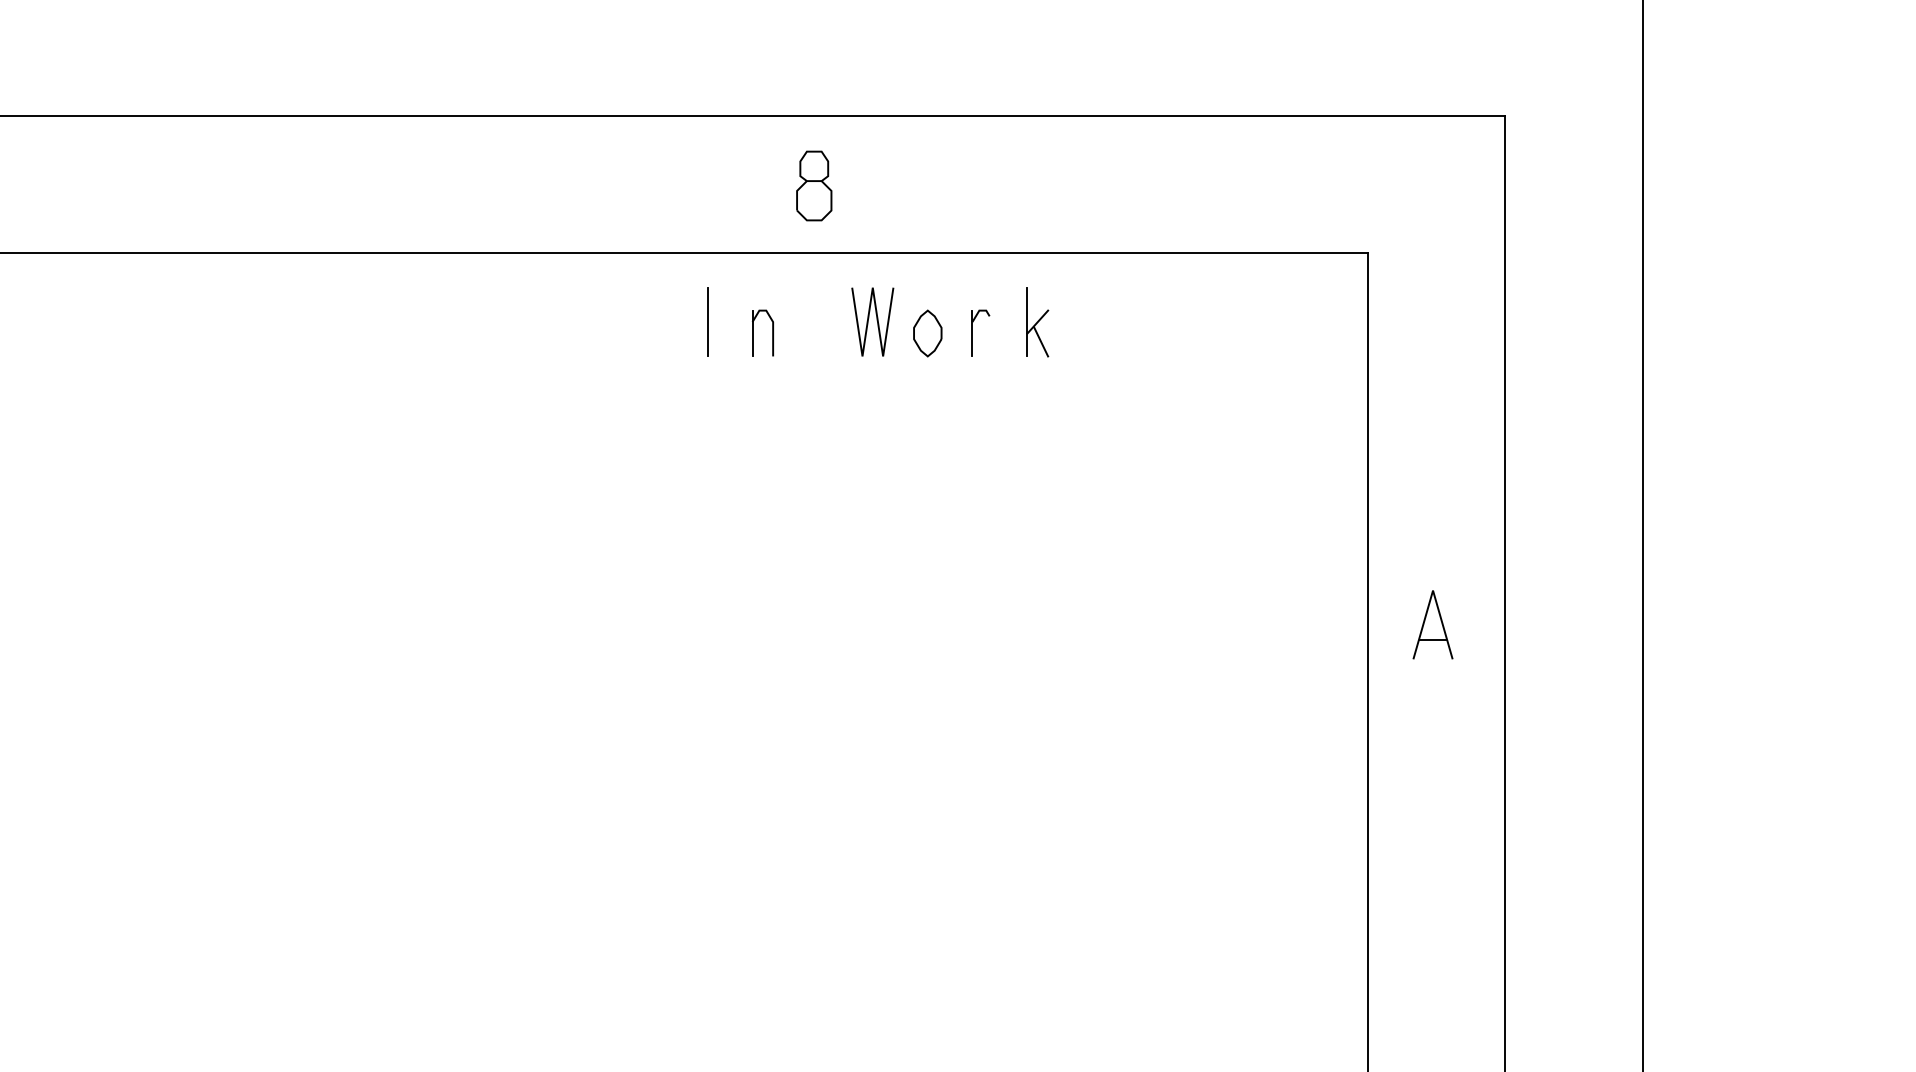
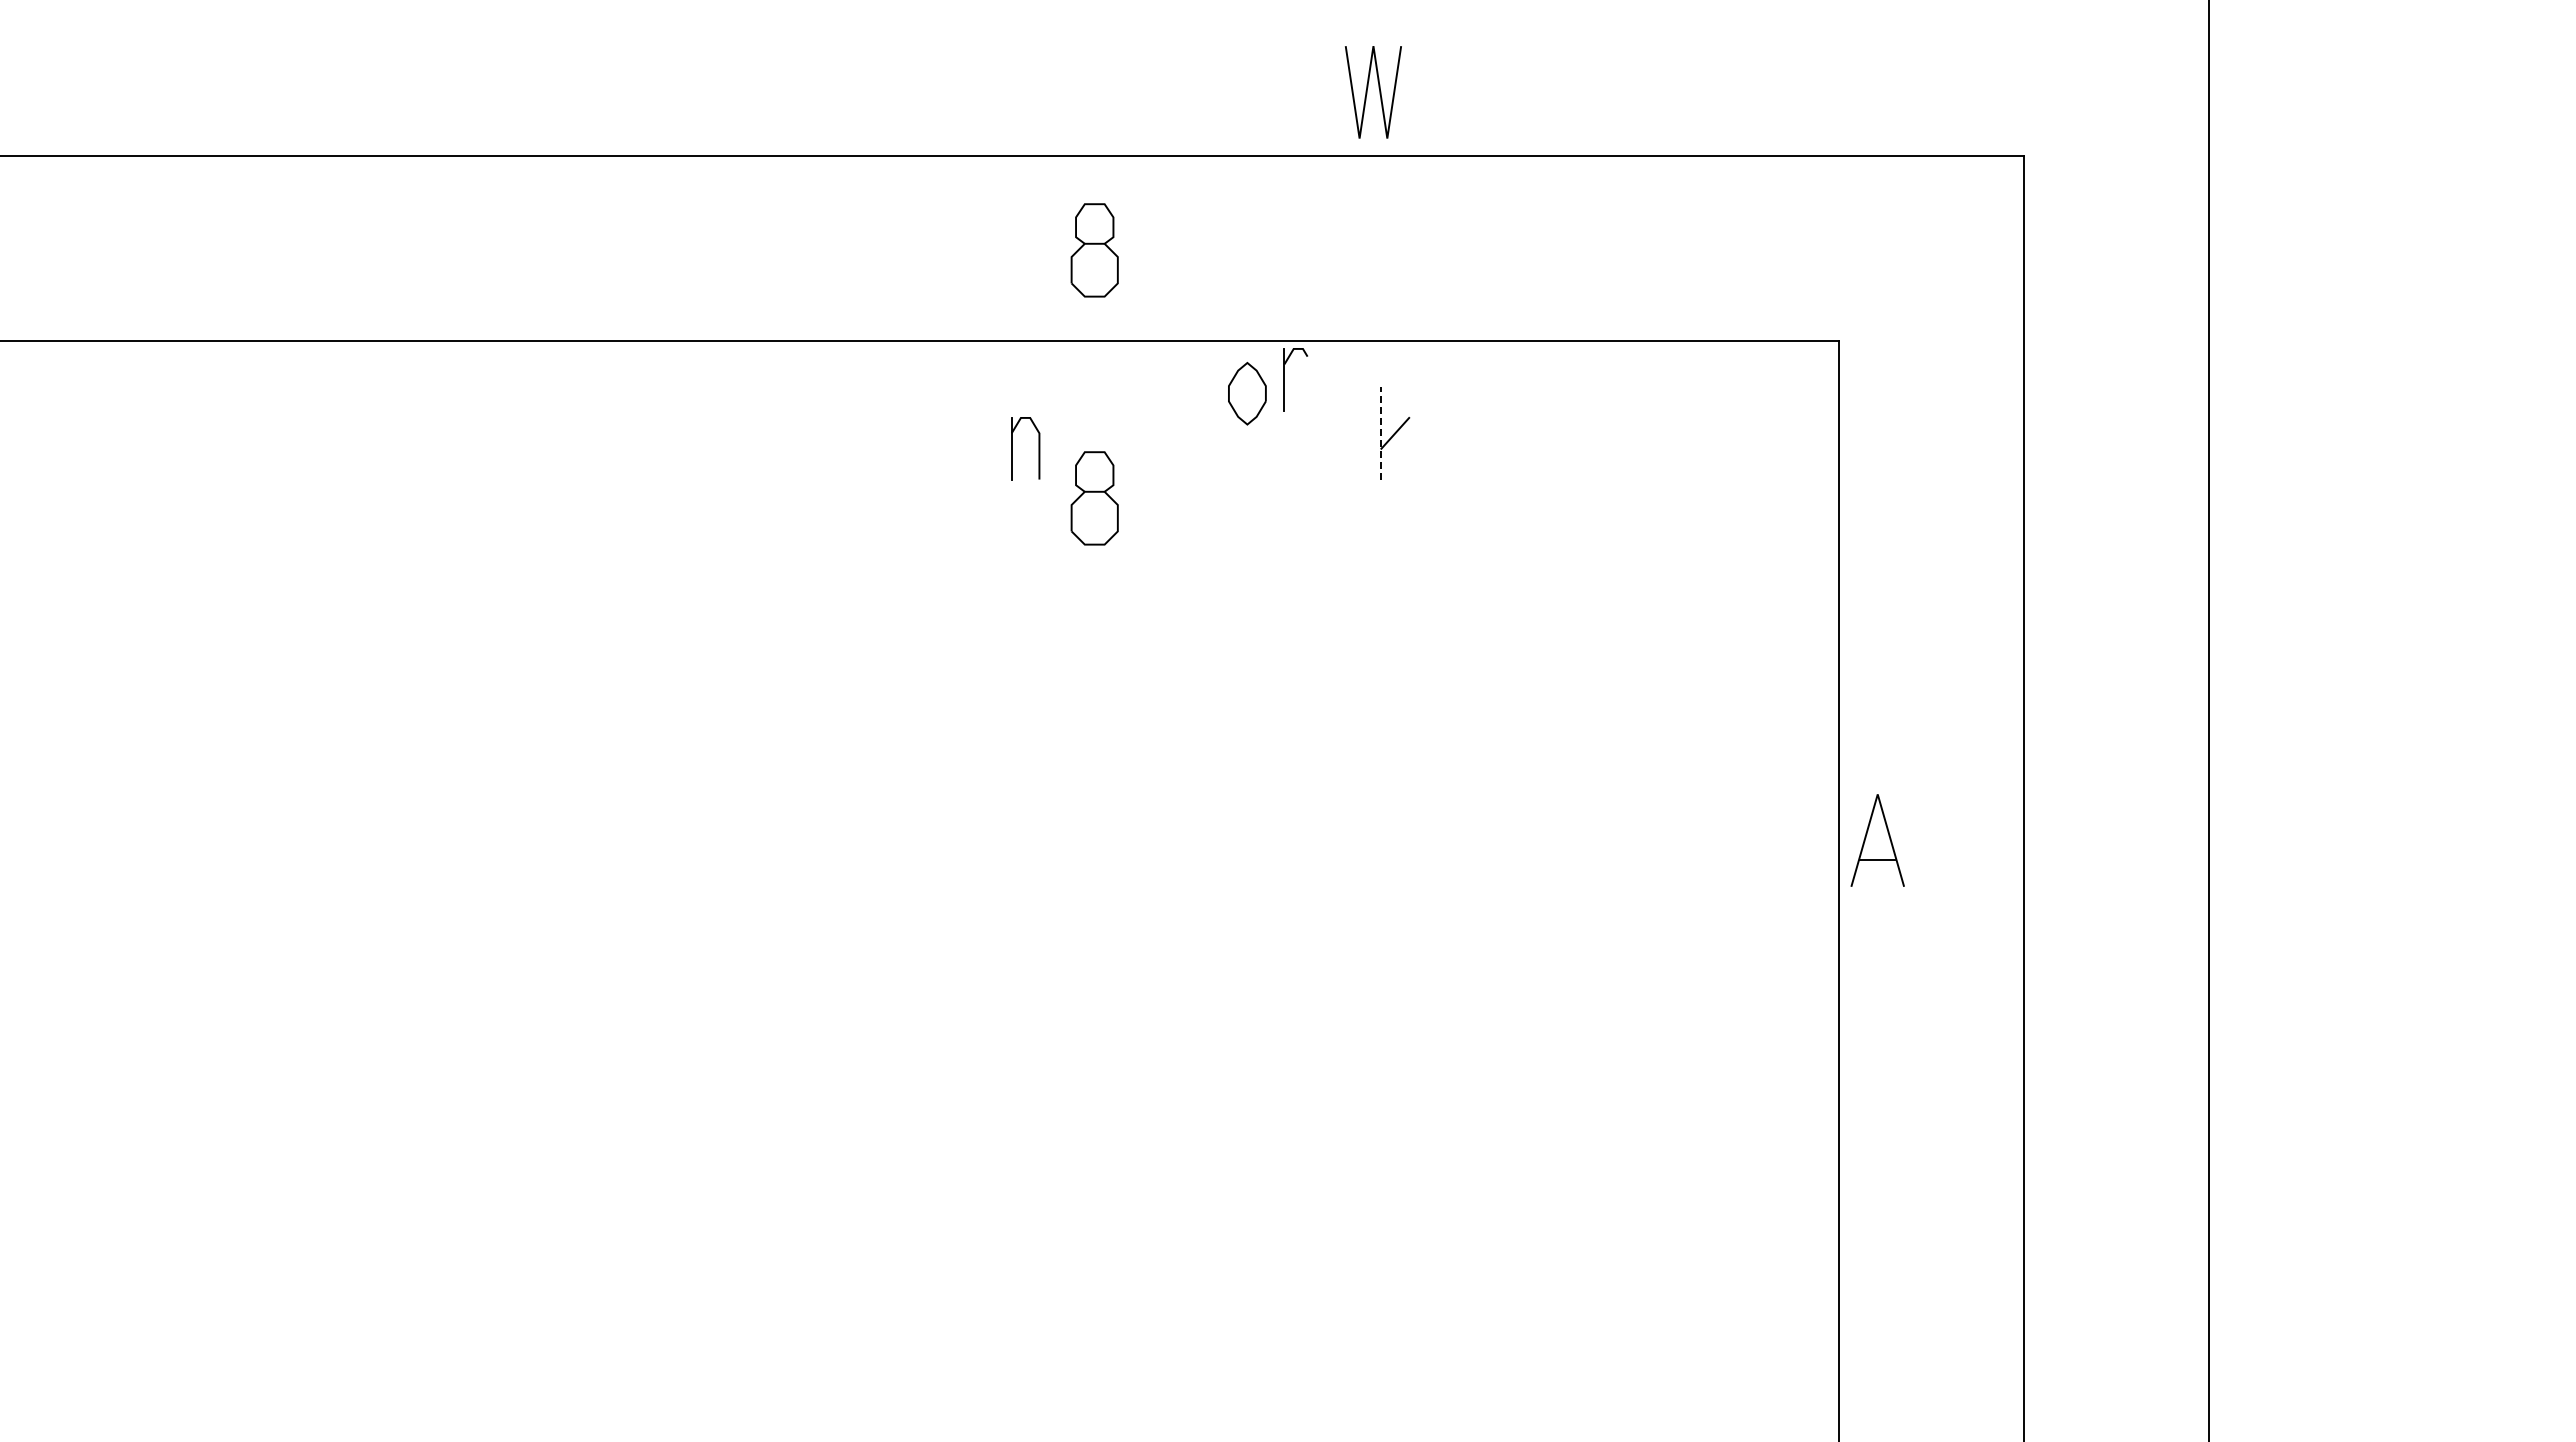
line: (1027, 321) -> (1381, 432), solid -> dashed
line: (707, 322) -> (951, 433), removed
line: (868, 322) -> (1367, 92), moved
part: (927, 333) -> (1247, 393), moved
part: (972, 333) -> (1284, 379), moved
line: (1040, 342) -> (1399, 460), removed
part: (814, 370) -> (1094, 498), added
part: (1432, 624) -> (1877, 840), moved

